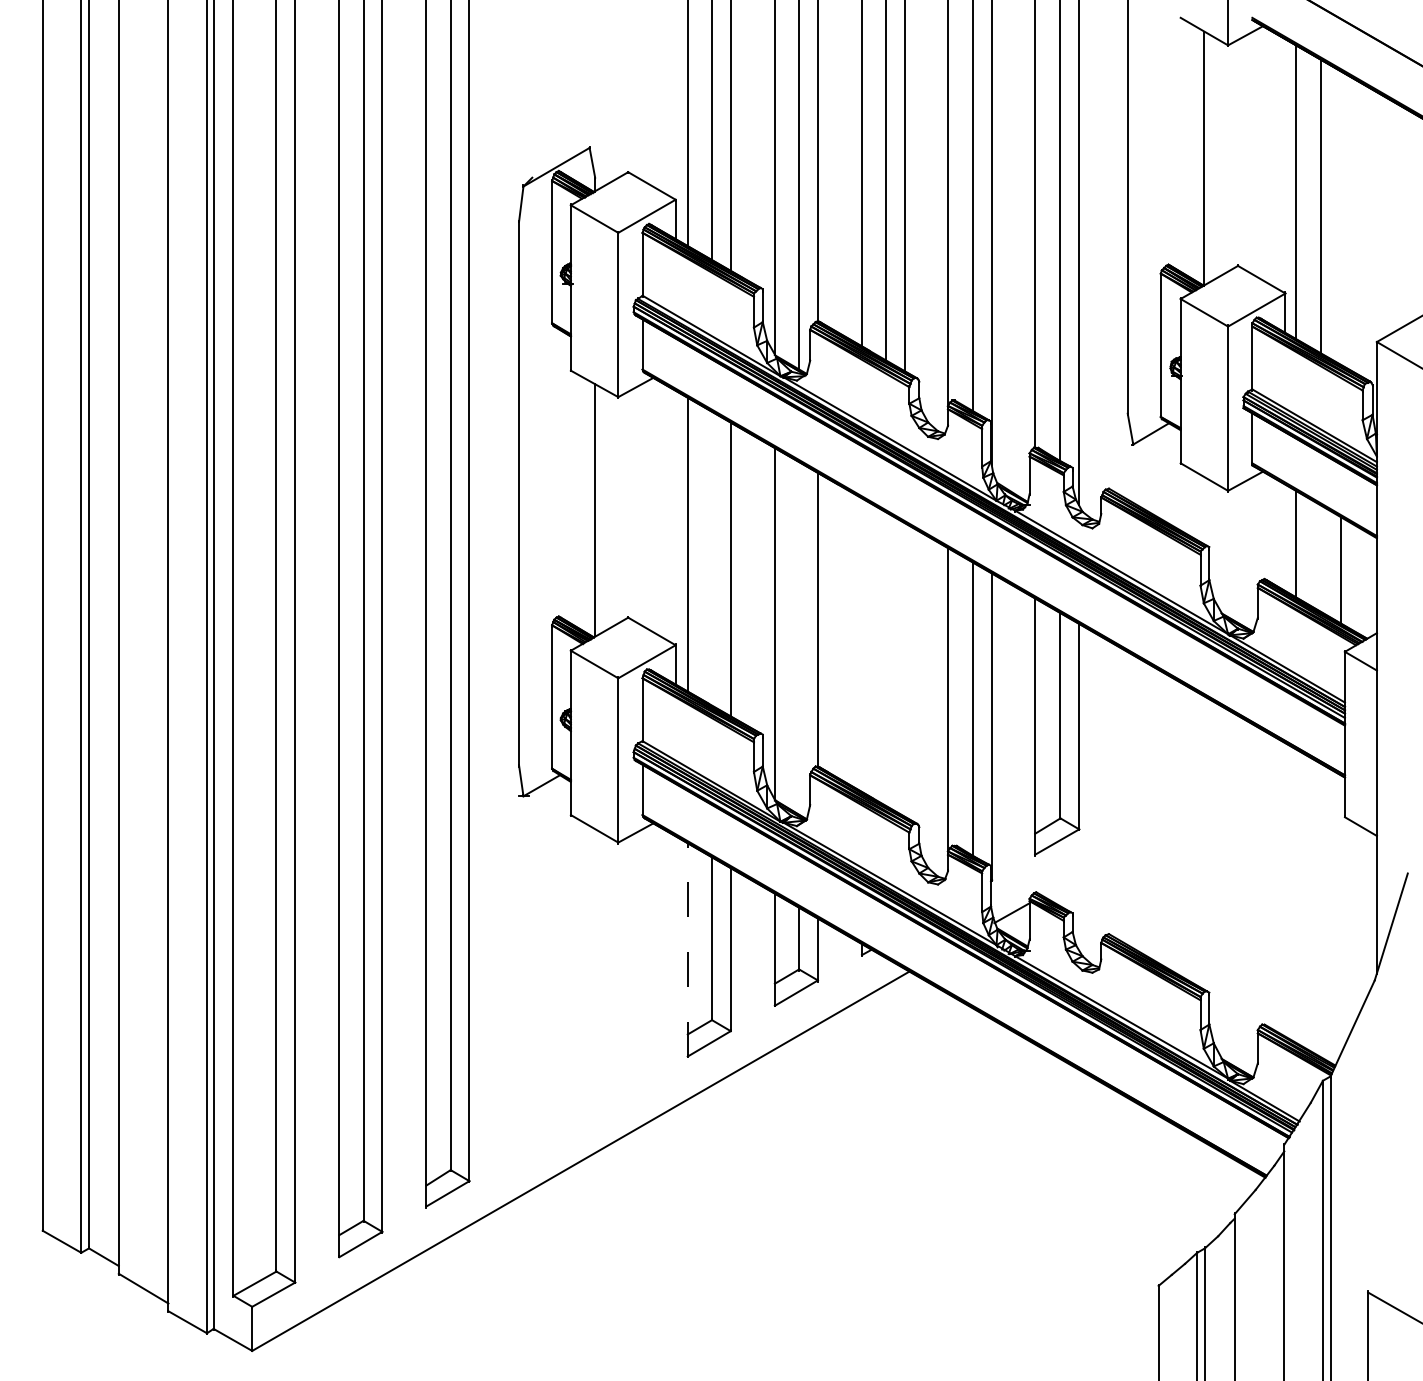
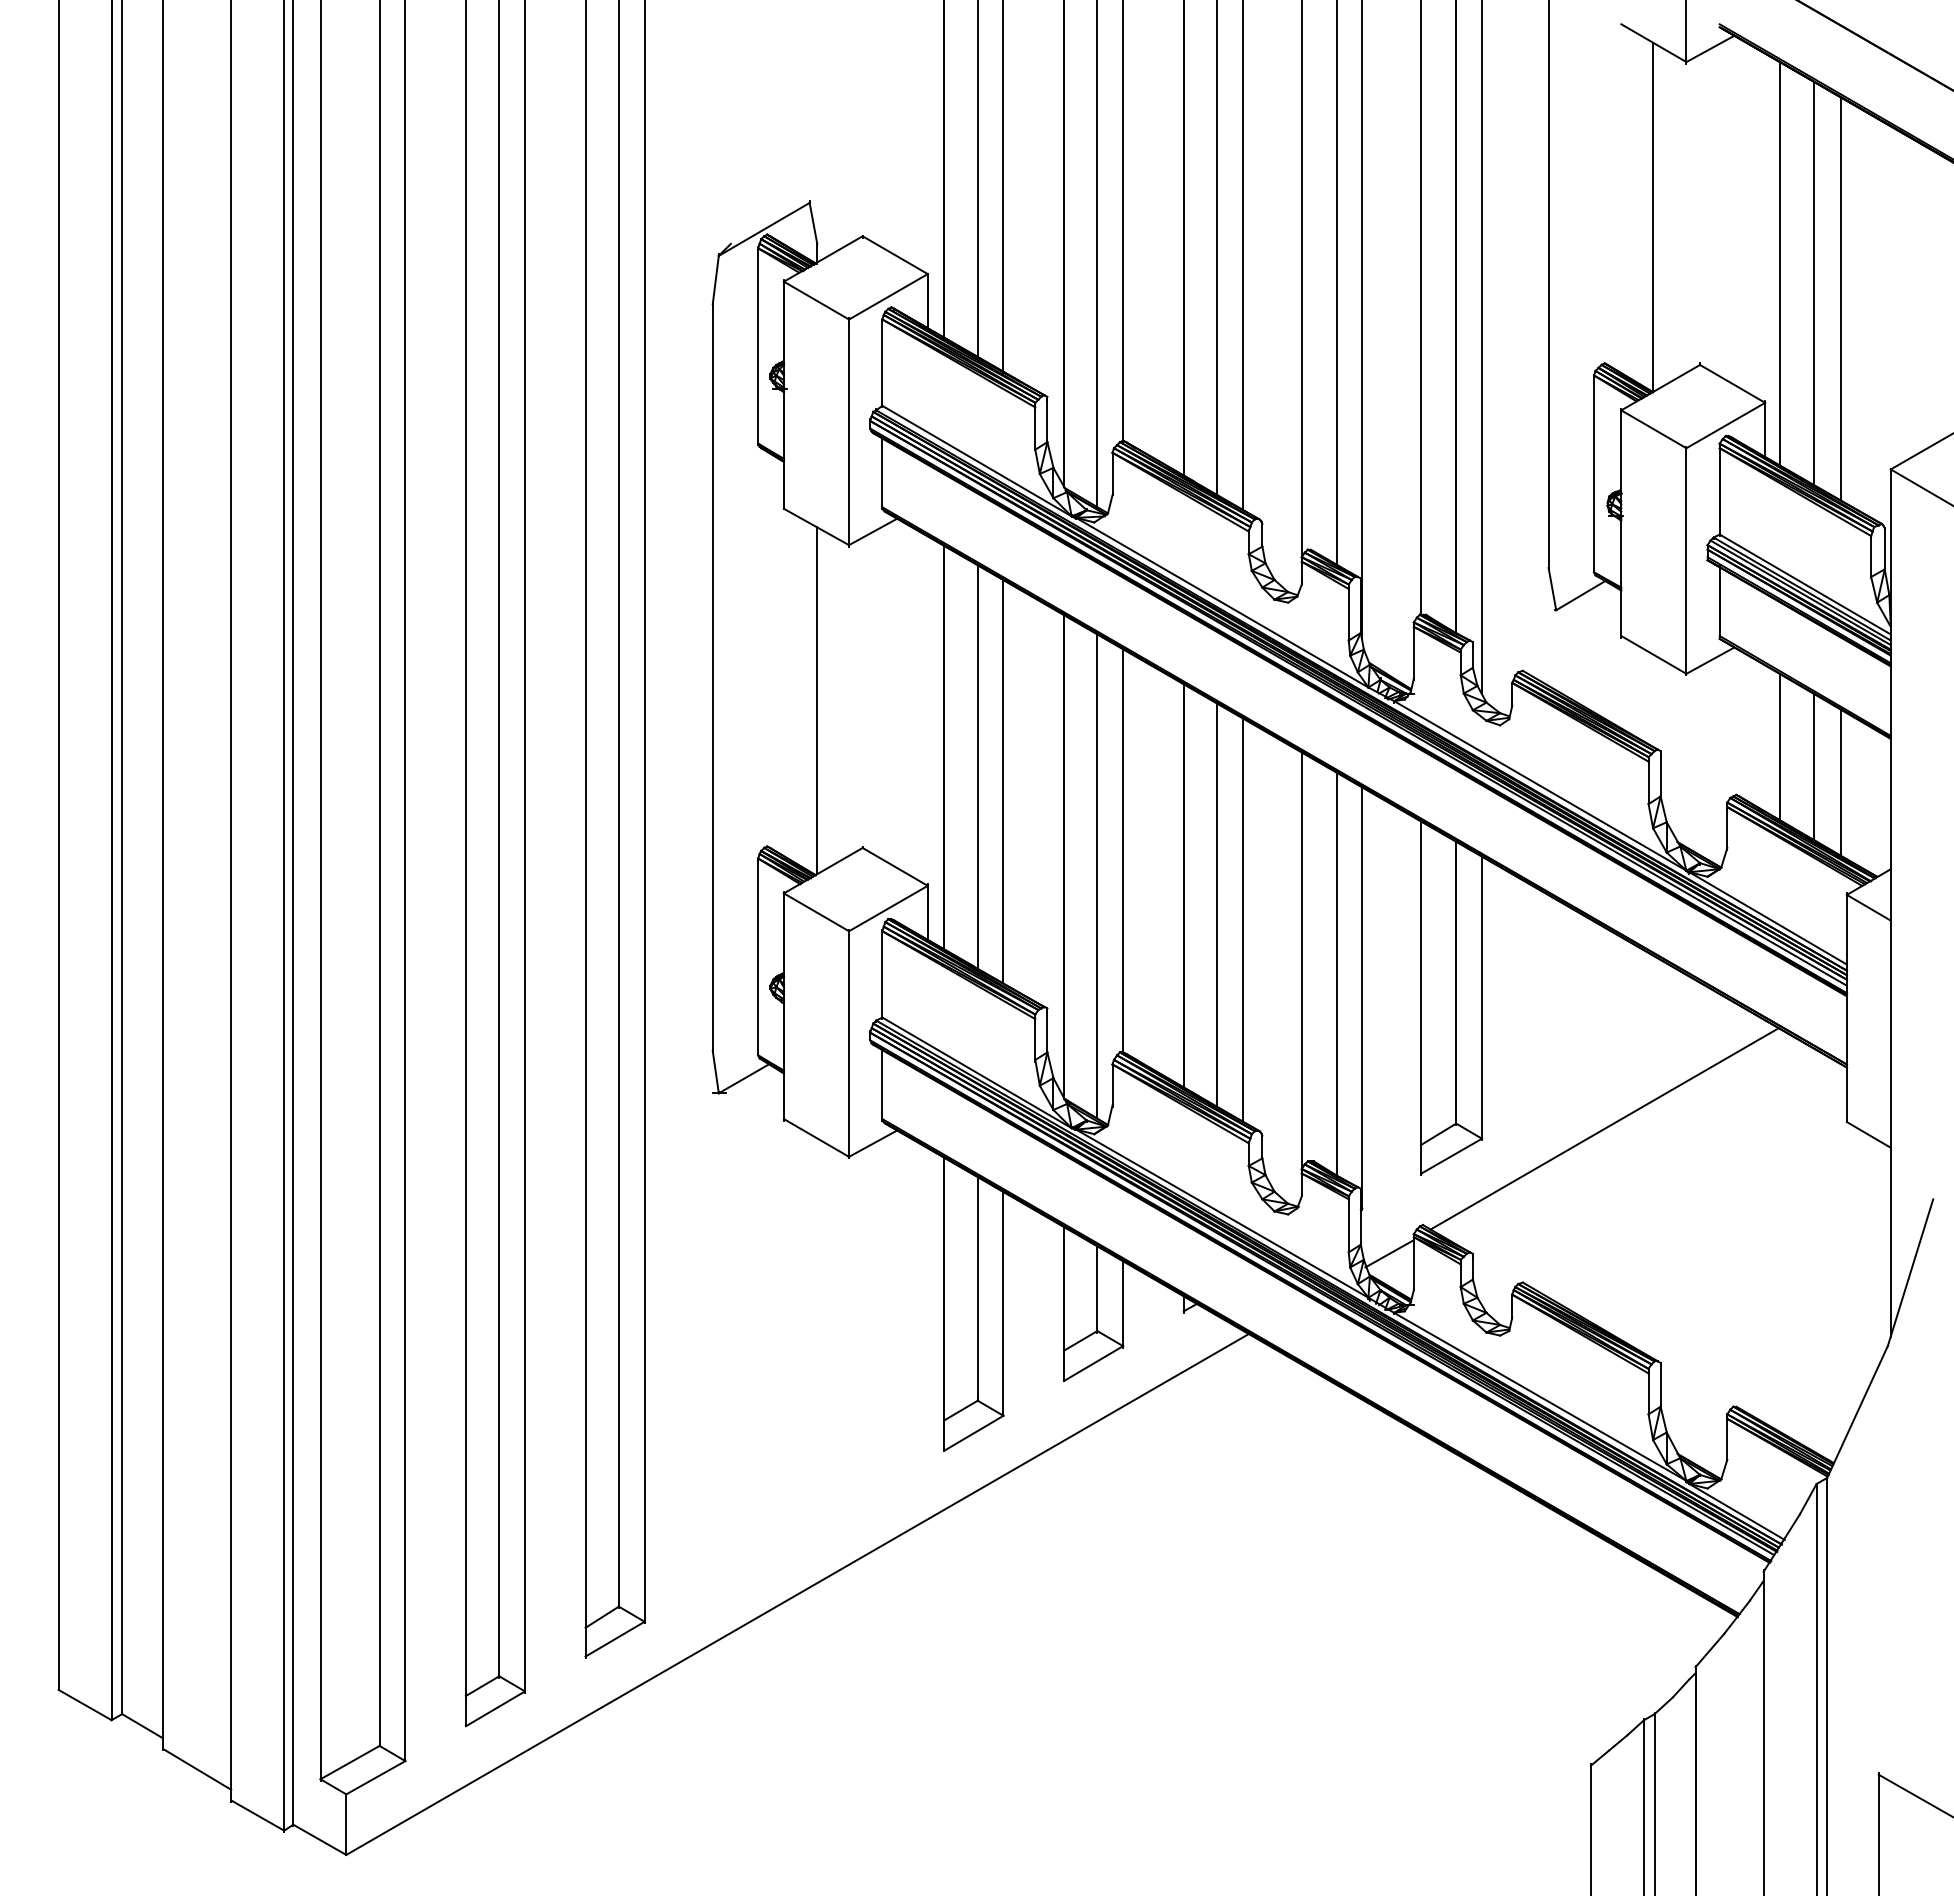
line: (1340, 217) -> (1840, 298), added
line: (711, 557) -> (977, 765), added
line: (1320, 558) -> (1813, 766), added
line: (799, 637) -> (1097, 875), added
line: (861, 644) -> (1183, 885), added
line: (885, 659) -> (1216, 905), added
line: (904, 670) -> (1242, 920), added
line: (1168, 821) -> (1604, 1128), added
line: (687, 950) -> (944, 1304), dashed -> solid

